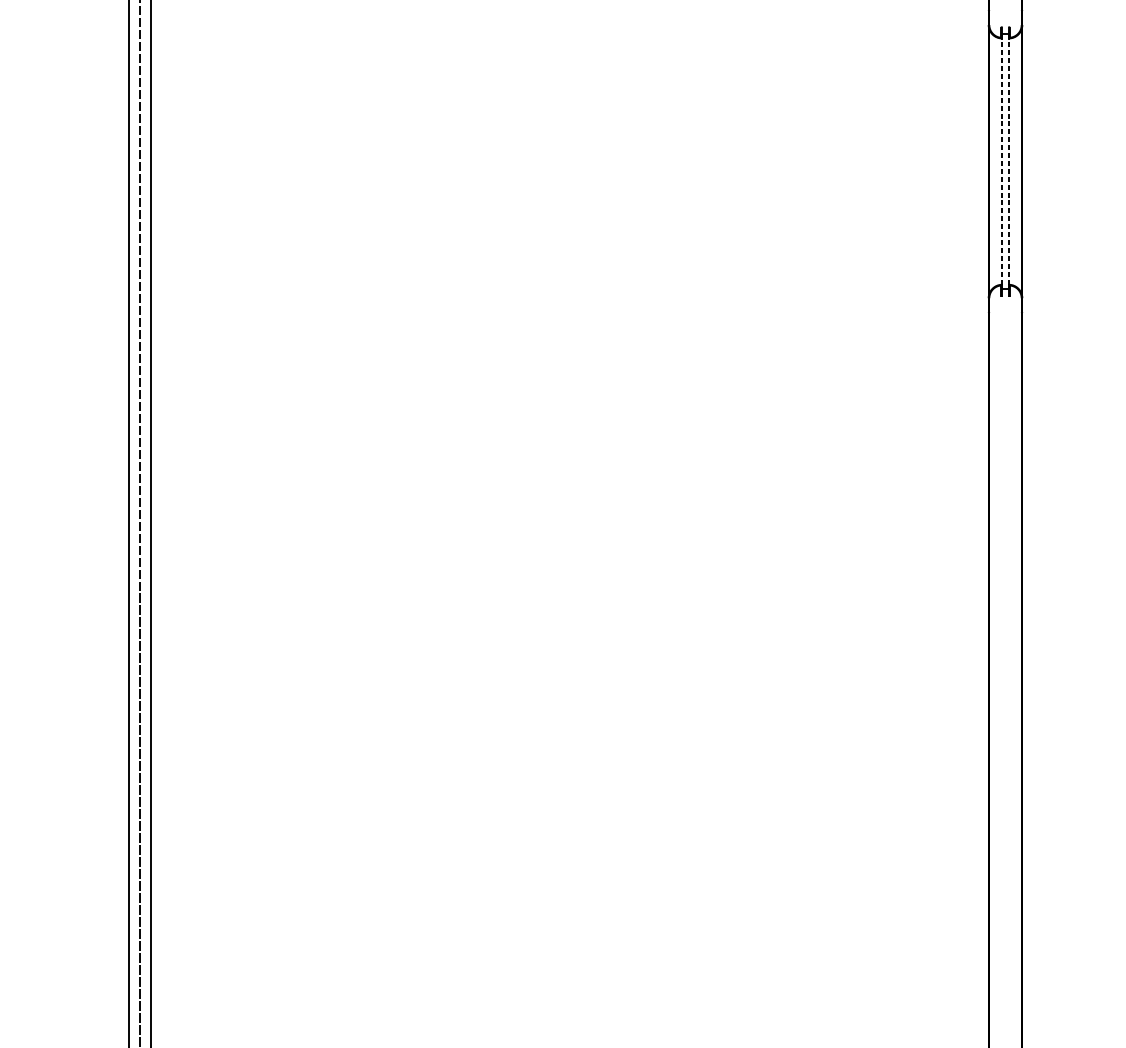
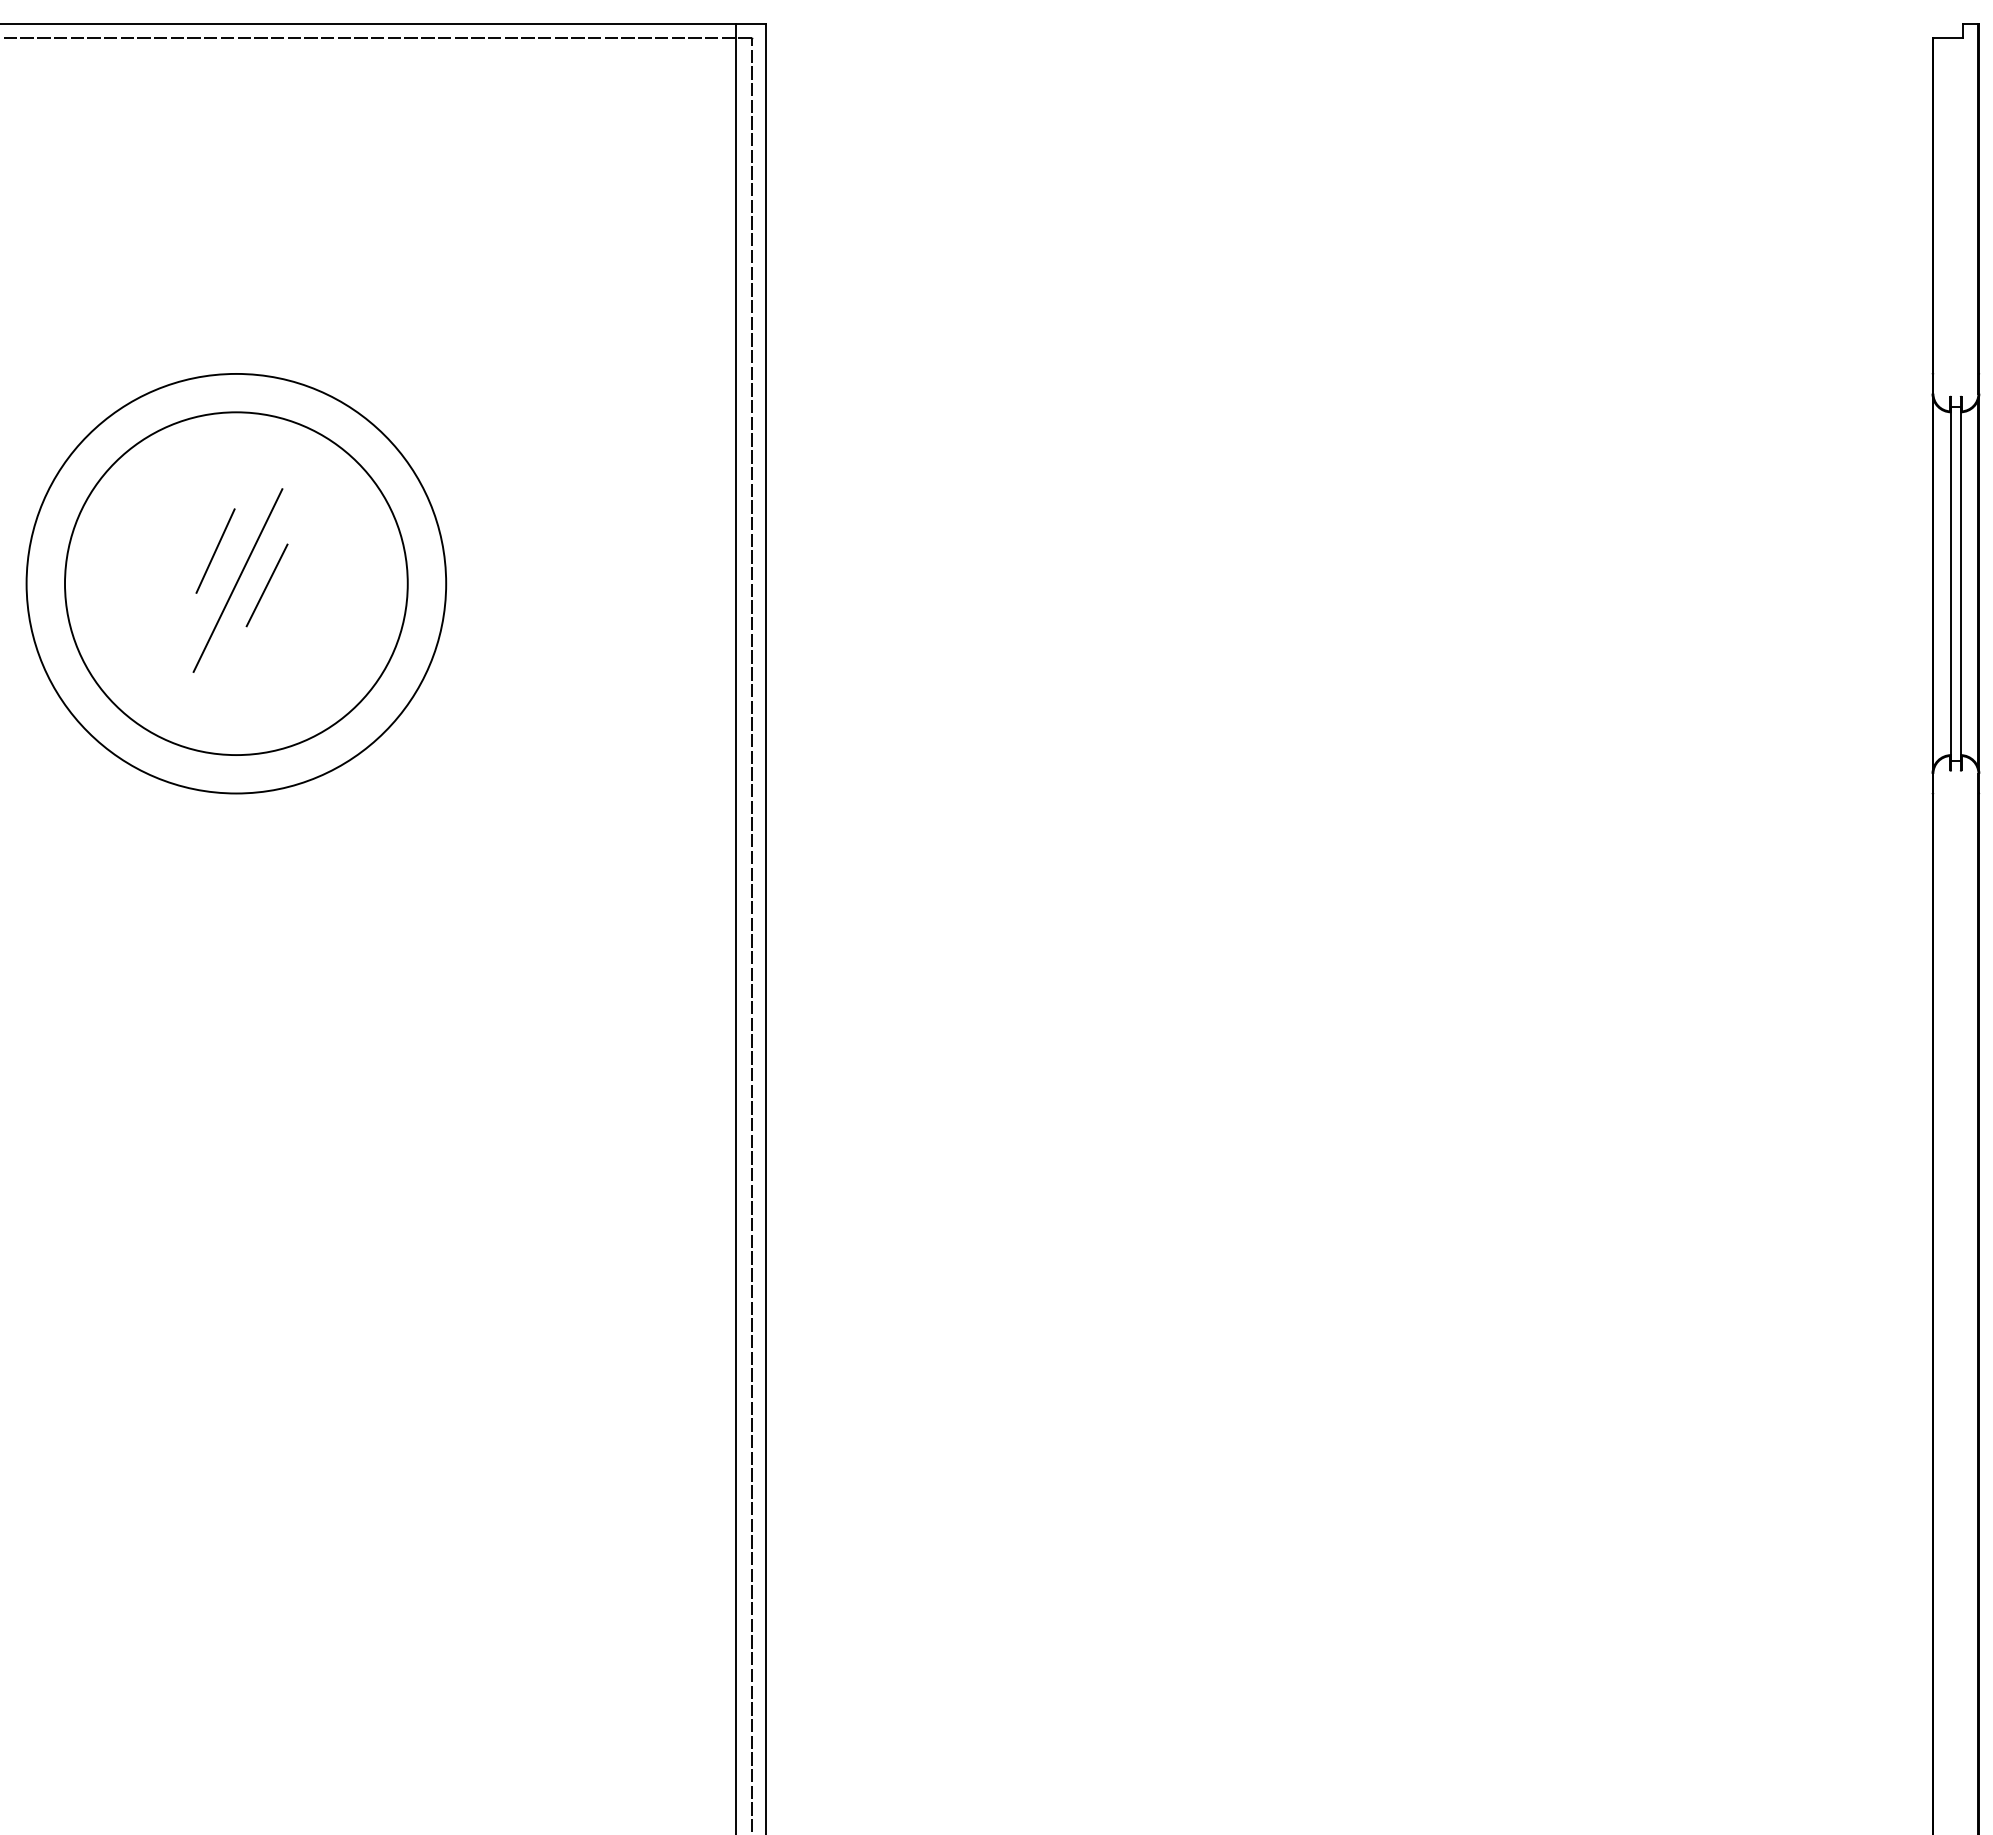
line: (1002, 161) -> (1951, 583), dashed -> solid
line: (1008, 161) -> (1960, 583), dashed -> solid

